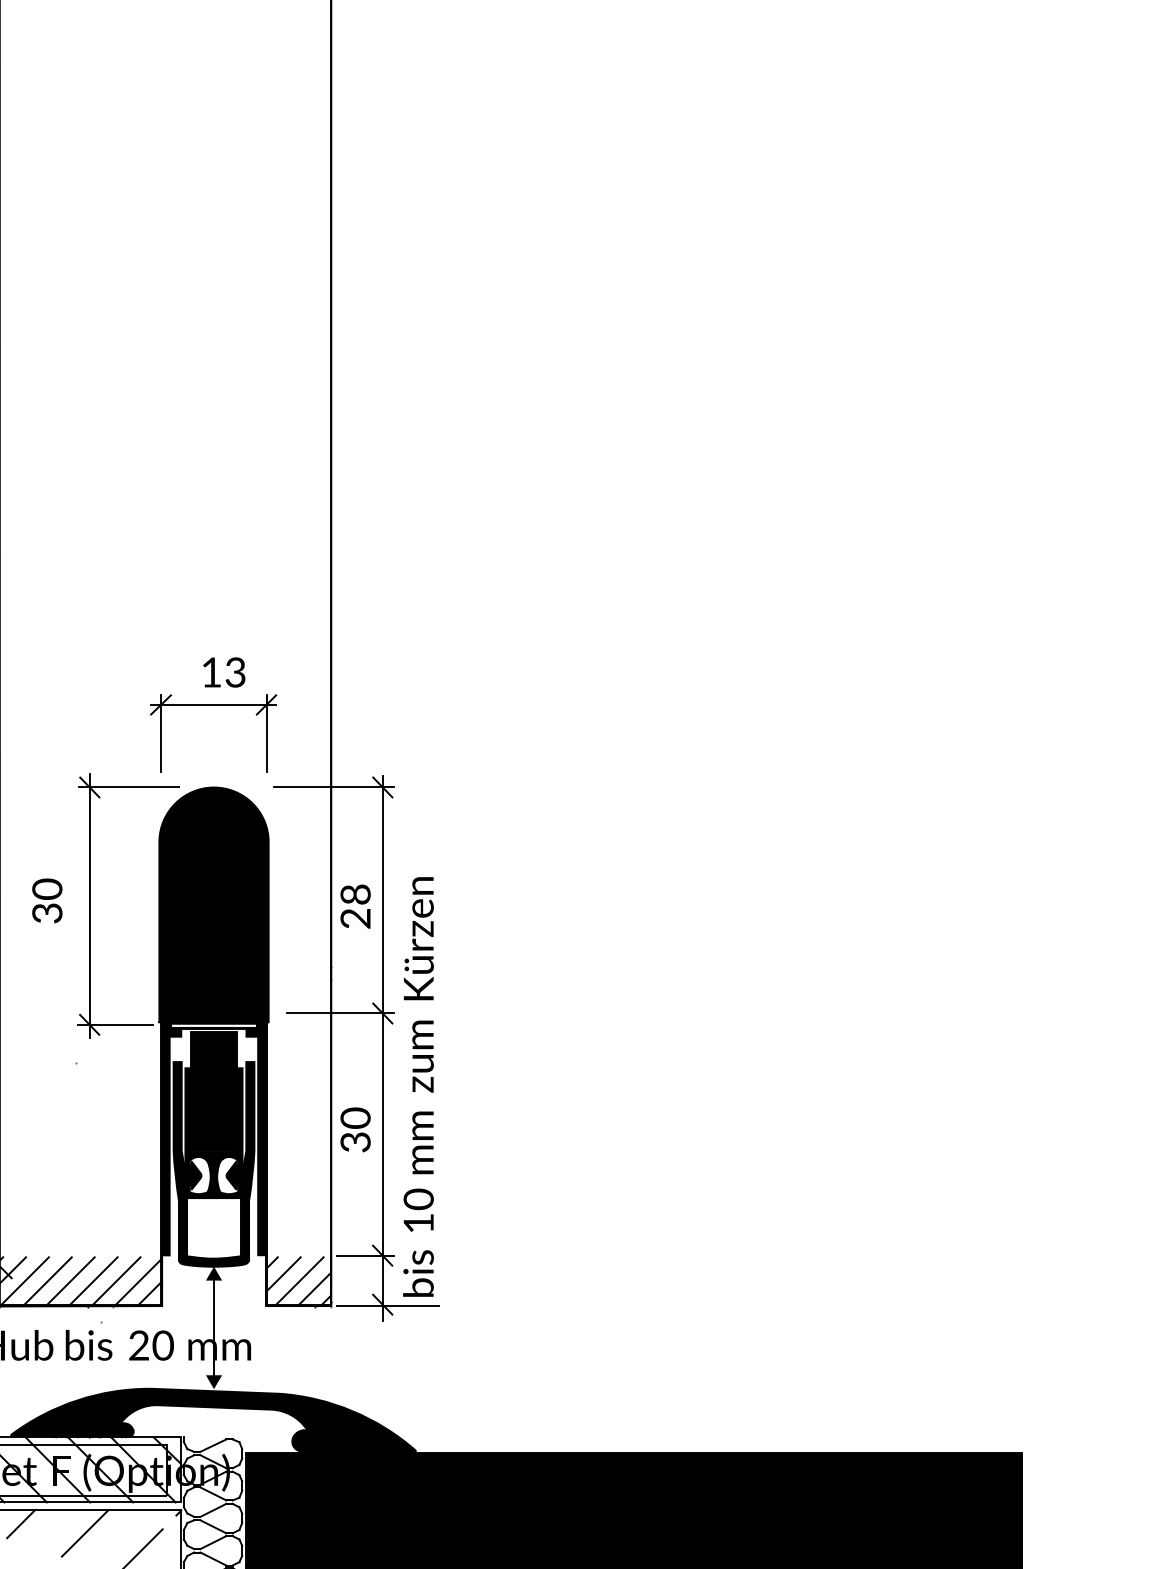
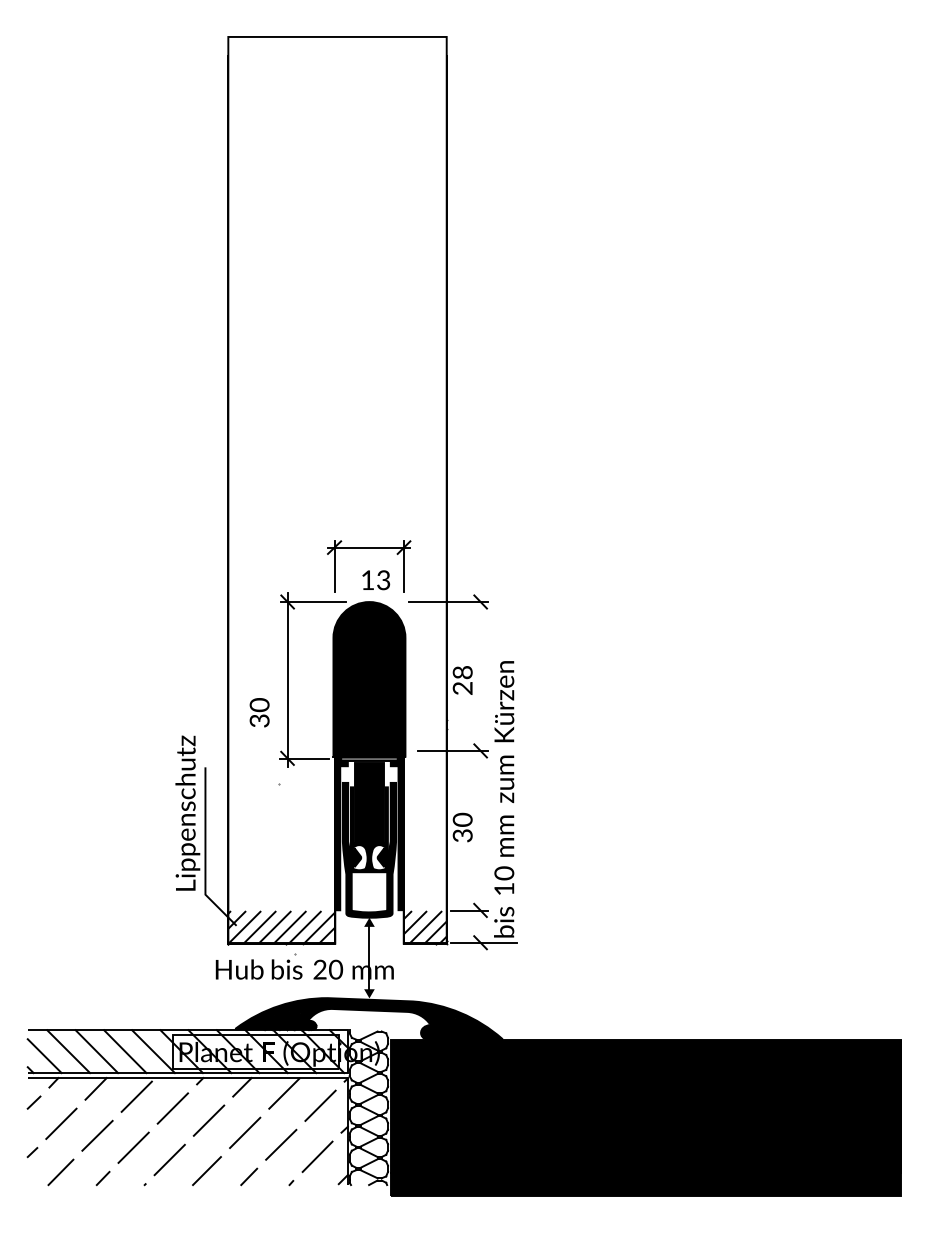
text: (224, 672) -> (376, 580), moved
text: (47, 900) -> (259, 712), moved
line: (382, 1047) -> (480, 773), removed

